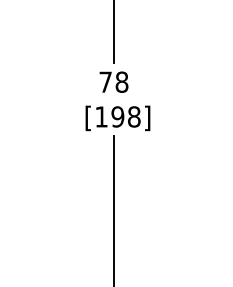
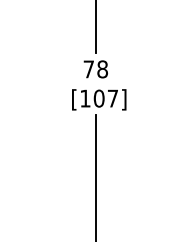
text: (125, 116) -> (105, 98), [198] -> [107]

